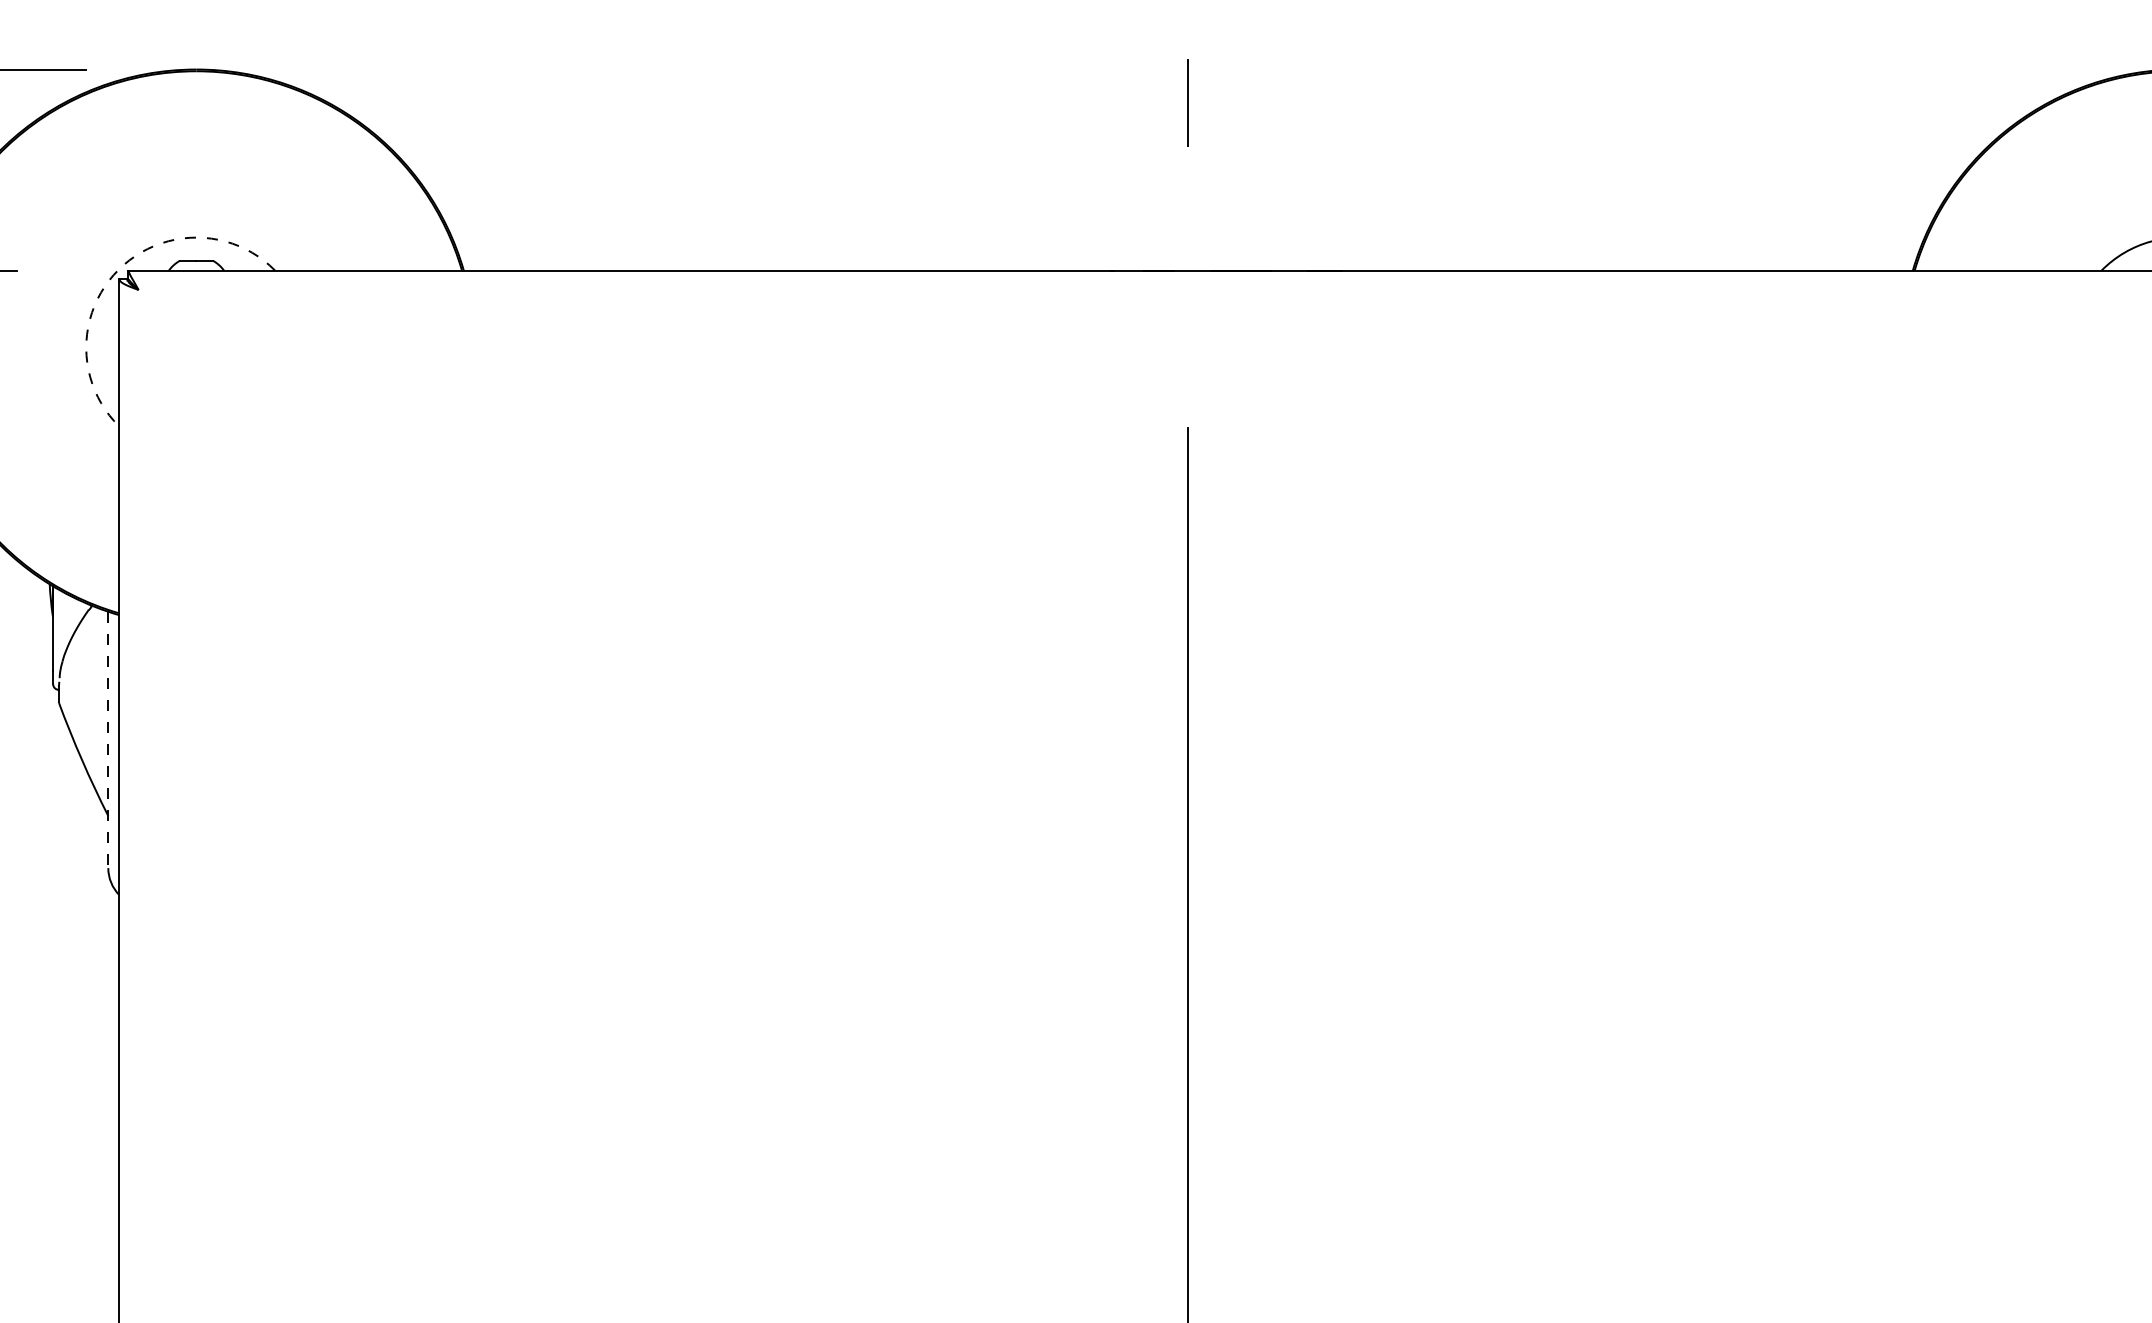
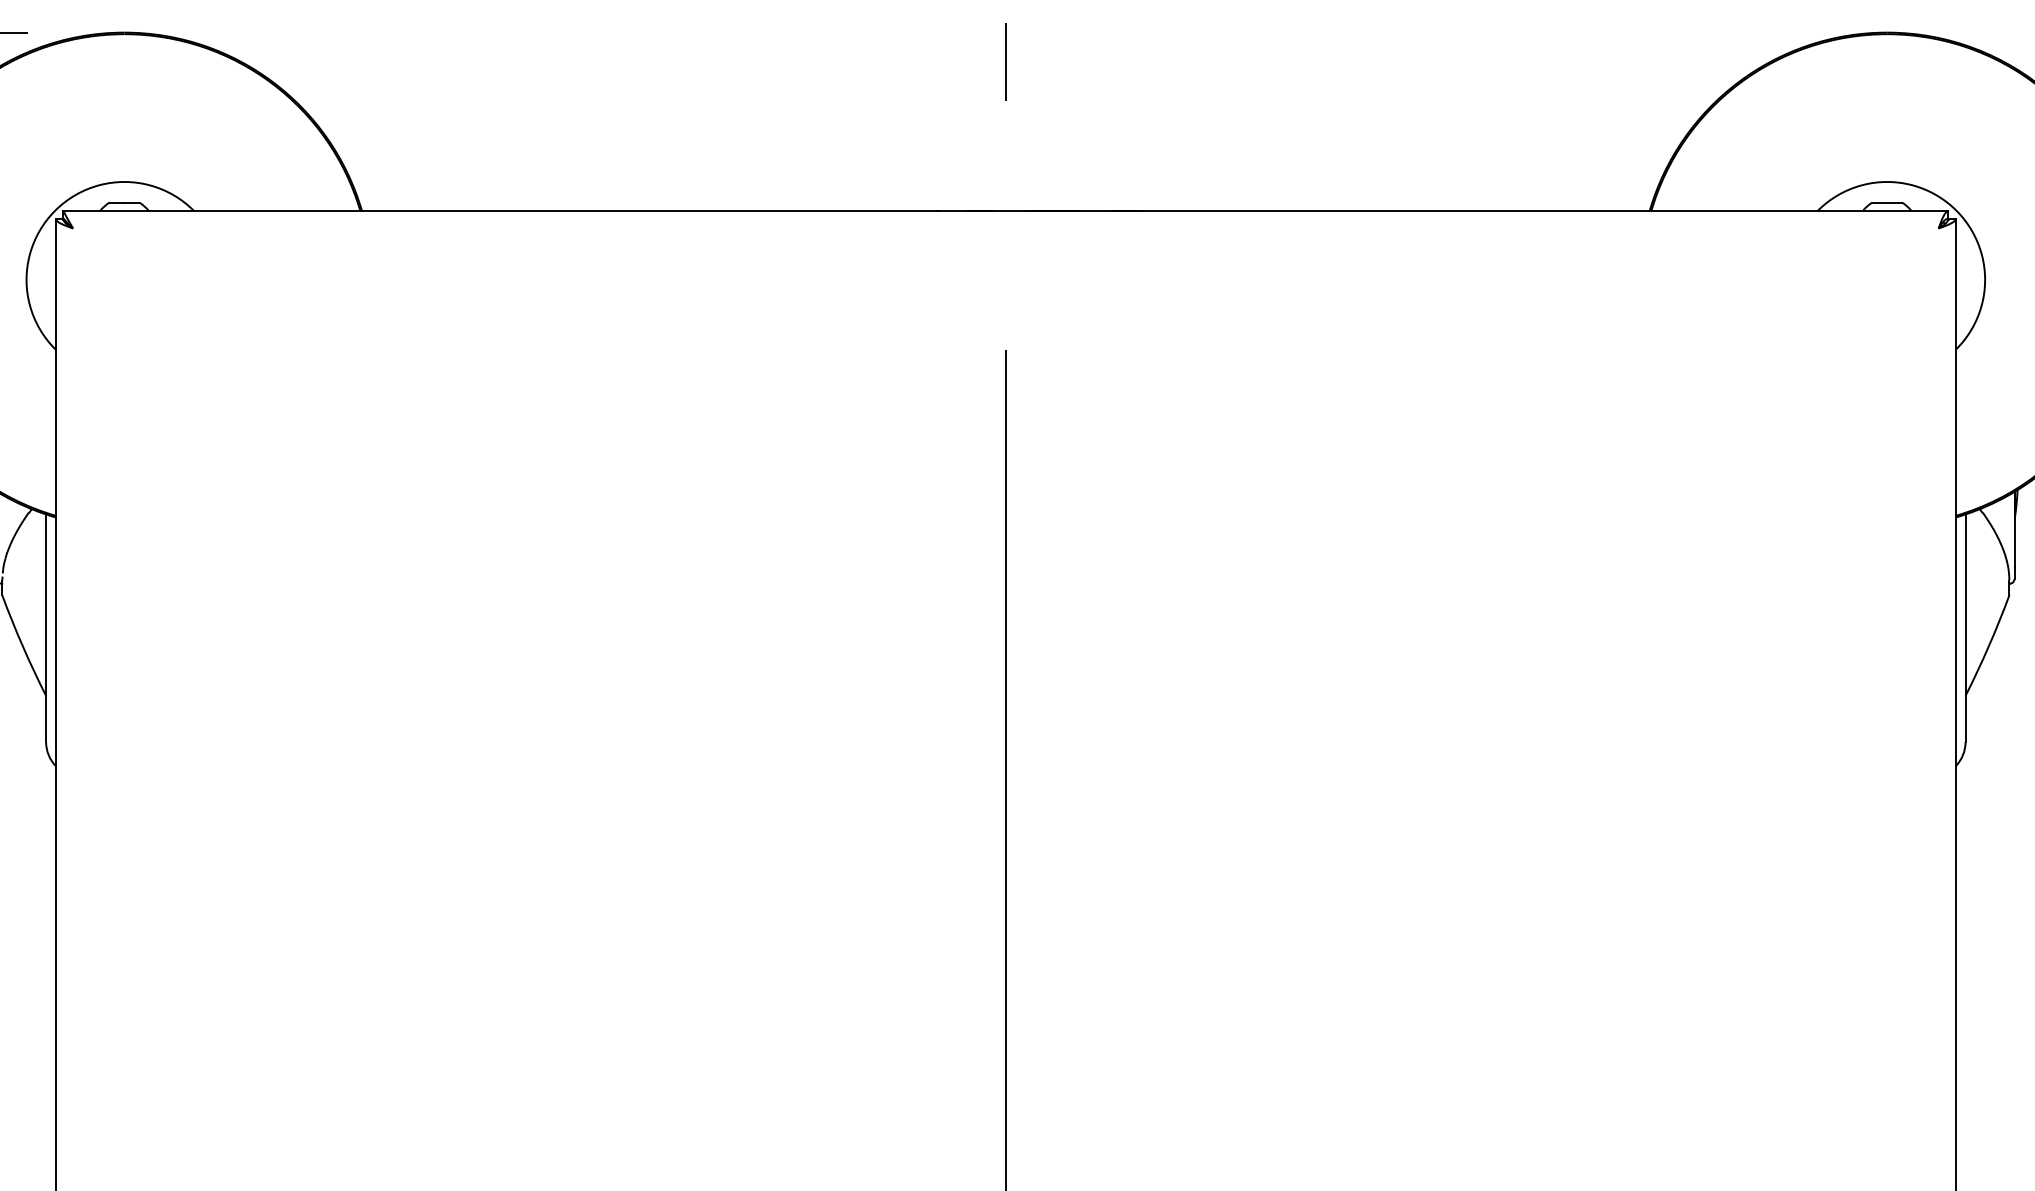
arc: (118, 269) -> (55, 210), dashed -> solid
line: (108, 740) -> (46, 628), dashed -> solid

